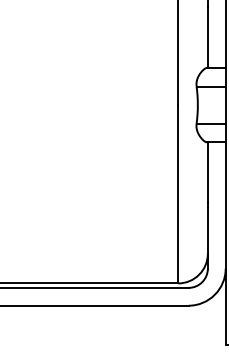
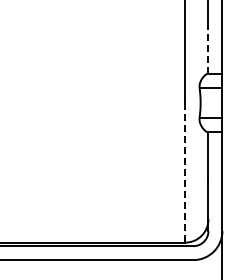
line: (207, 36) -> (208, 49), solid -> dashed
line: (178, 193) -> (185, 172), solid -> dashed

